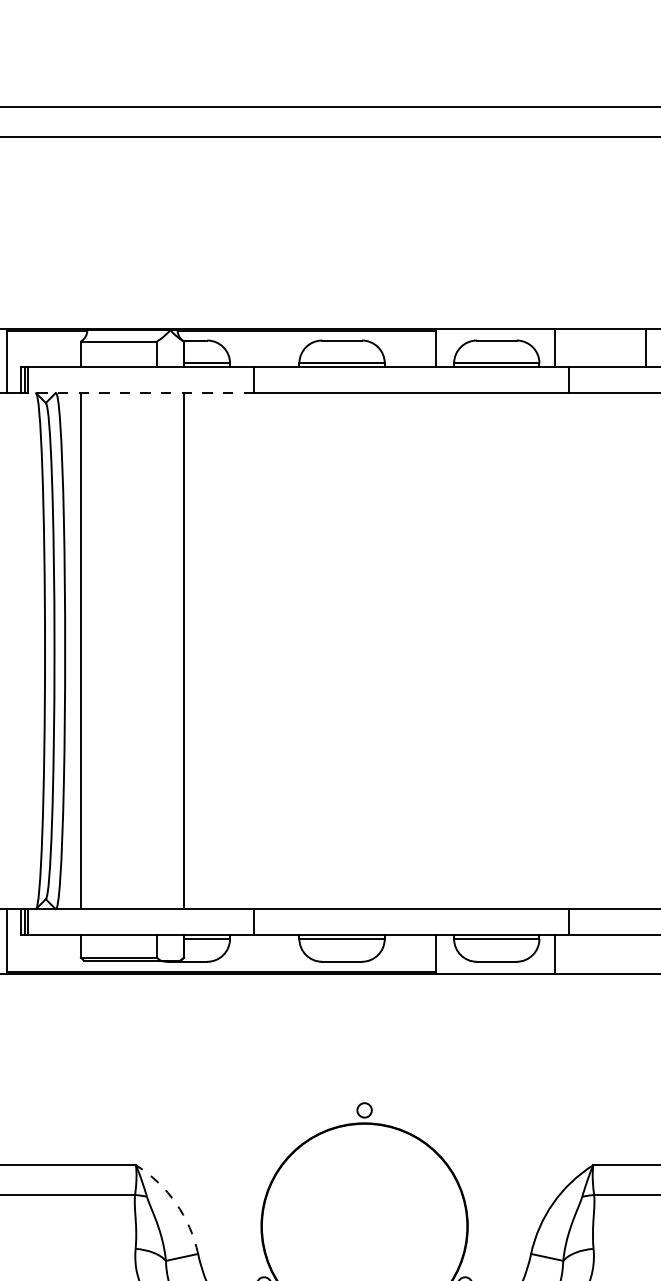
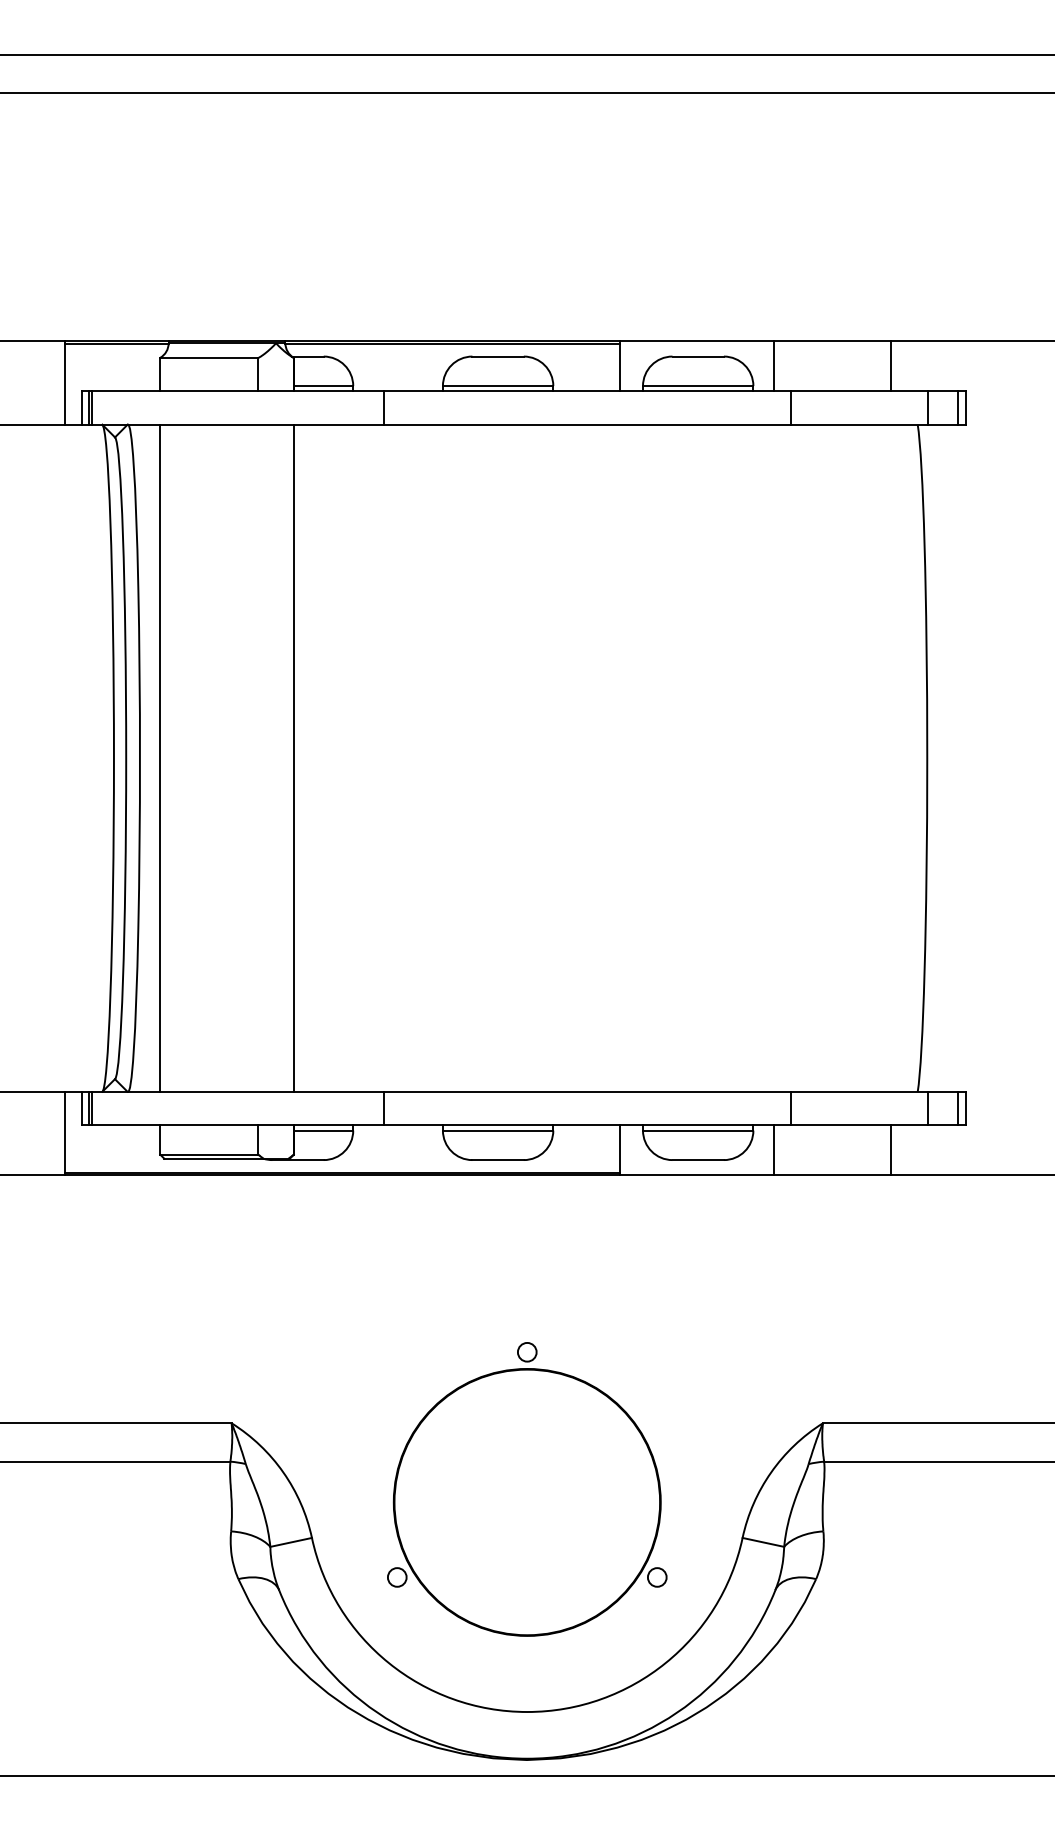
line: (140, 393) -> (237, 424), dashed -> solid
line: (645, 954) -> (890, 1150), added
arc: (176, 1203) -> (283, 1472), dashed -> solid

